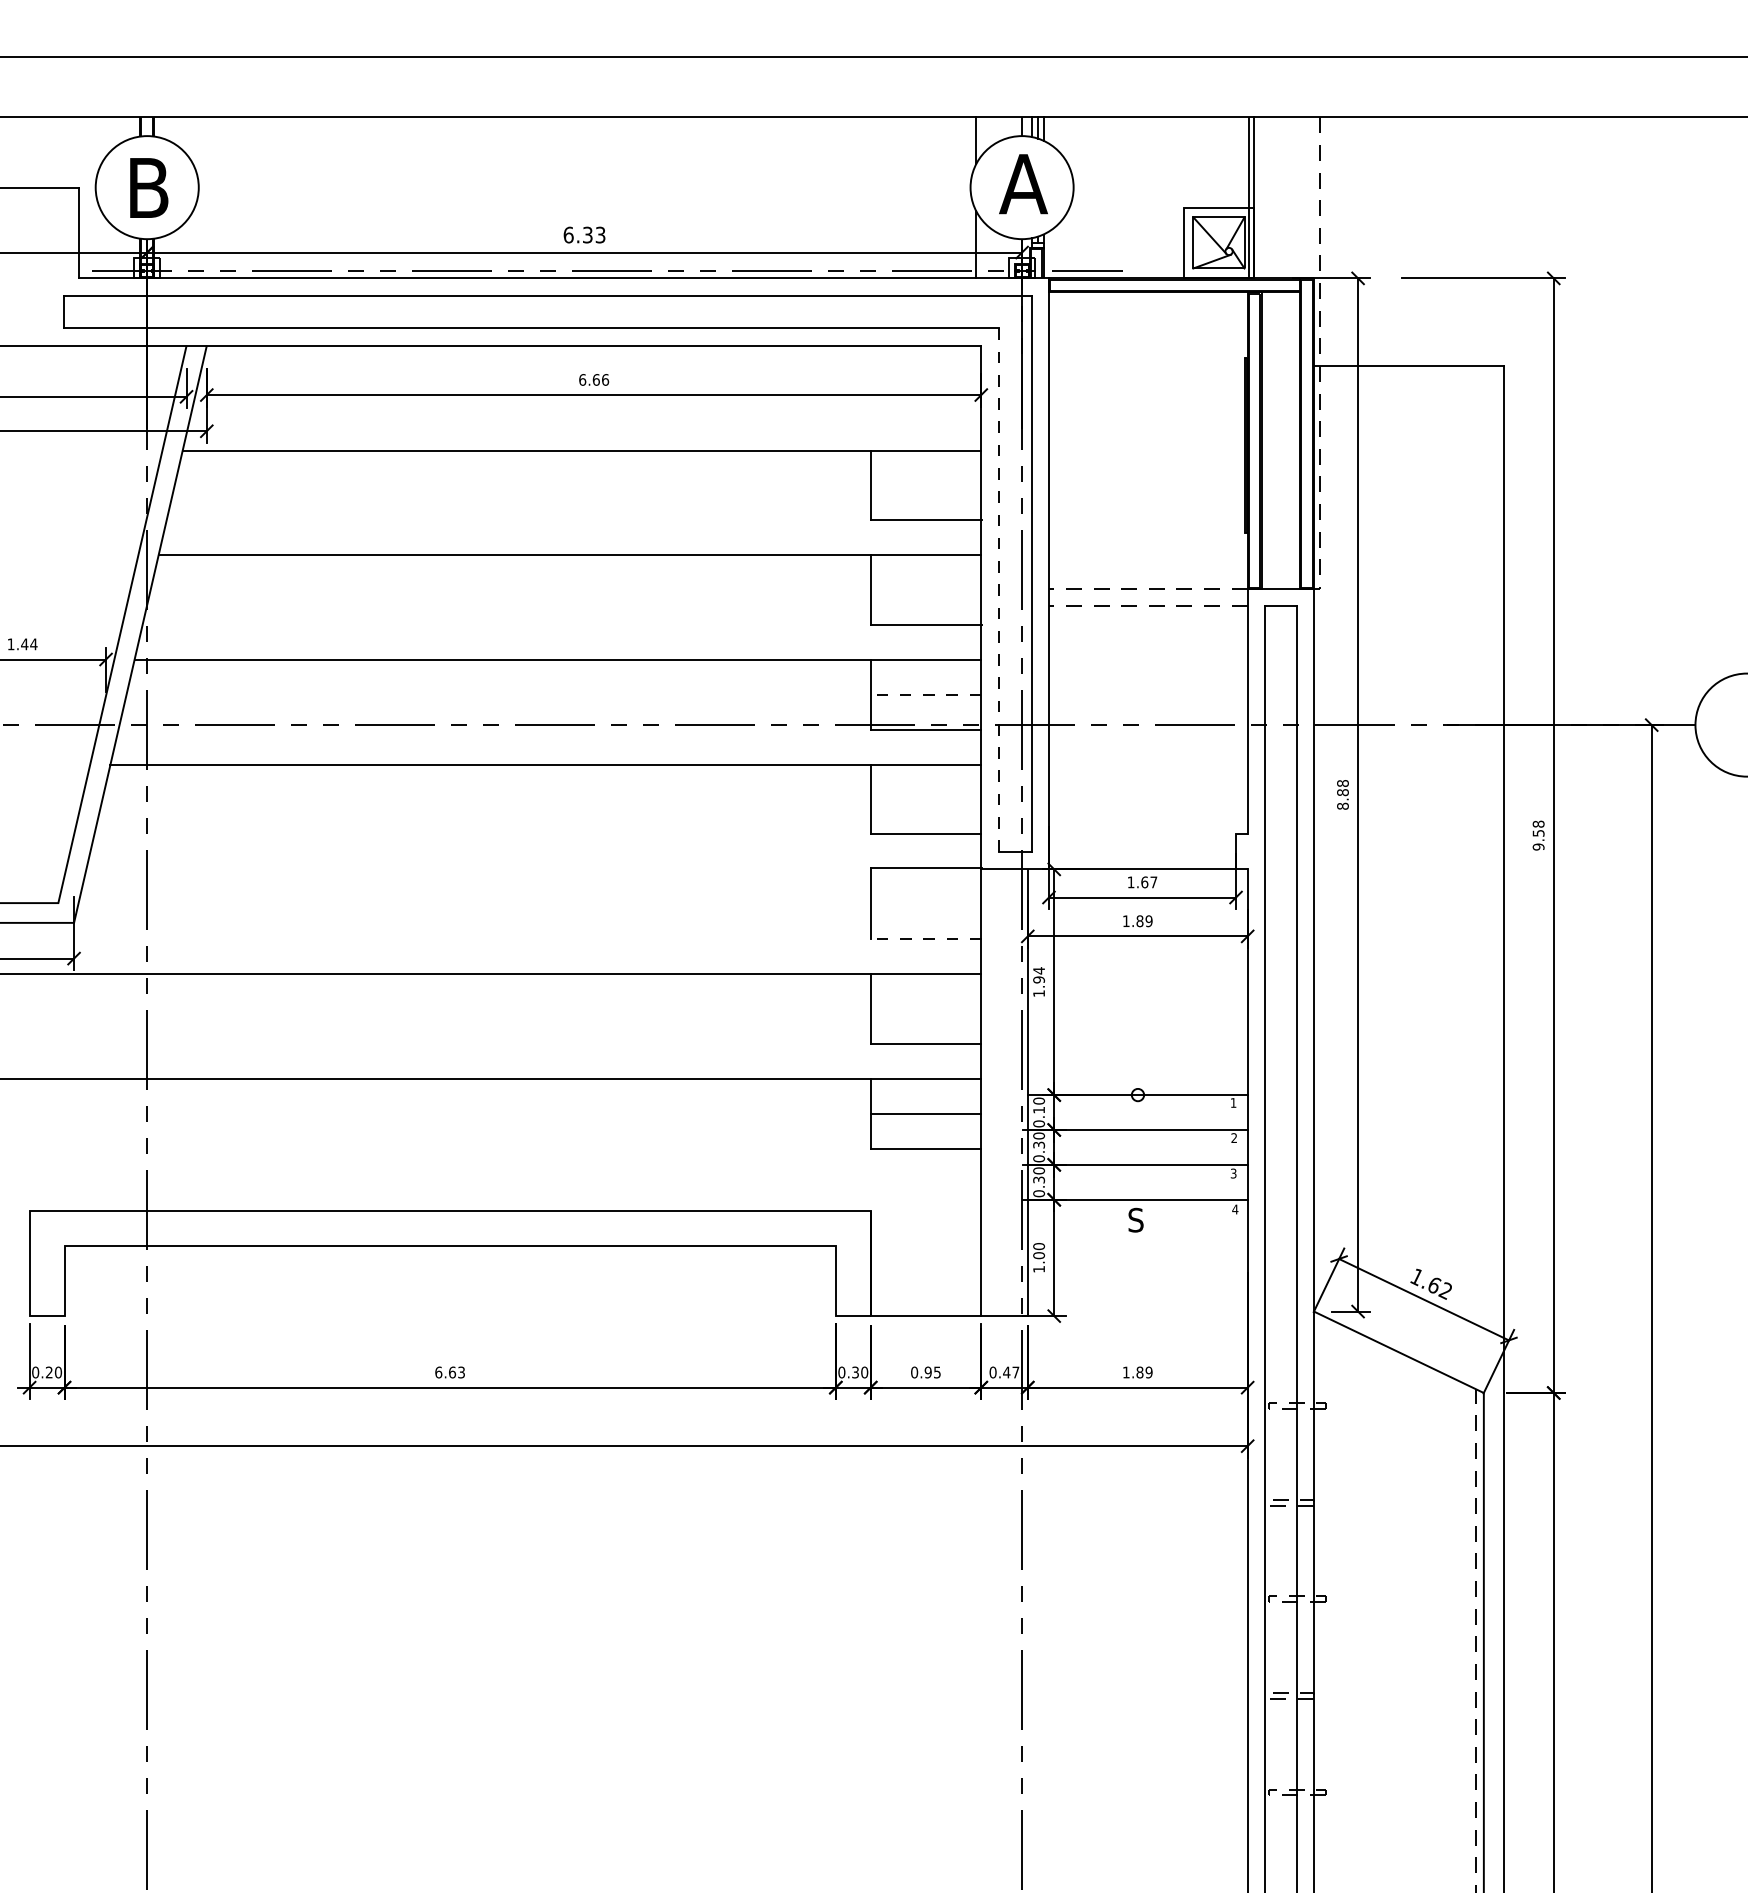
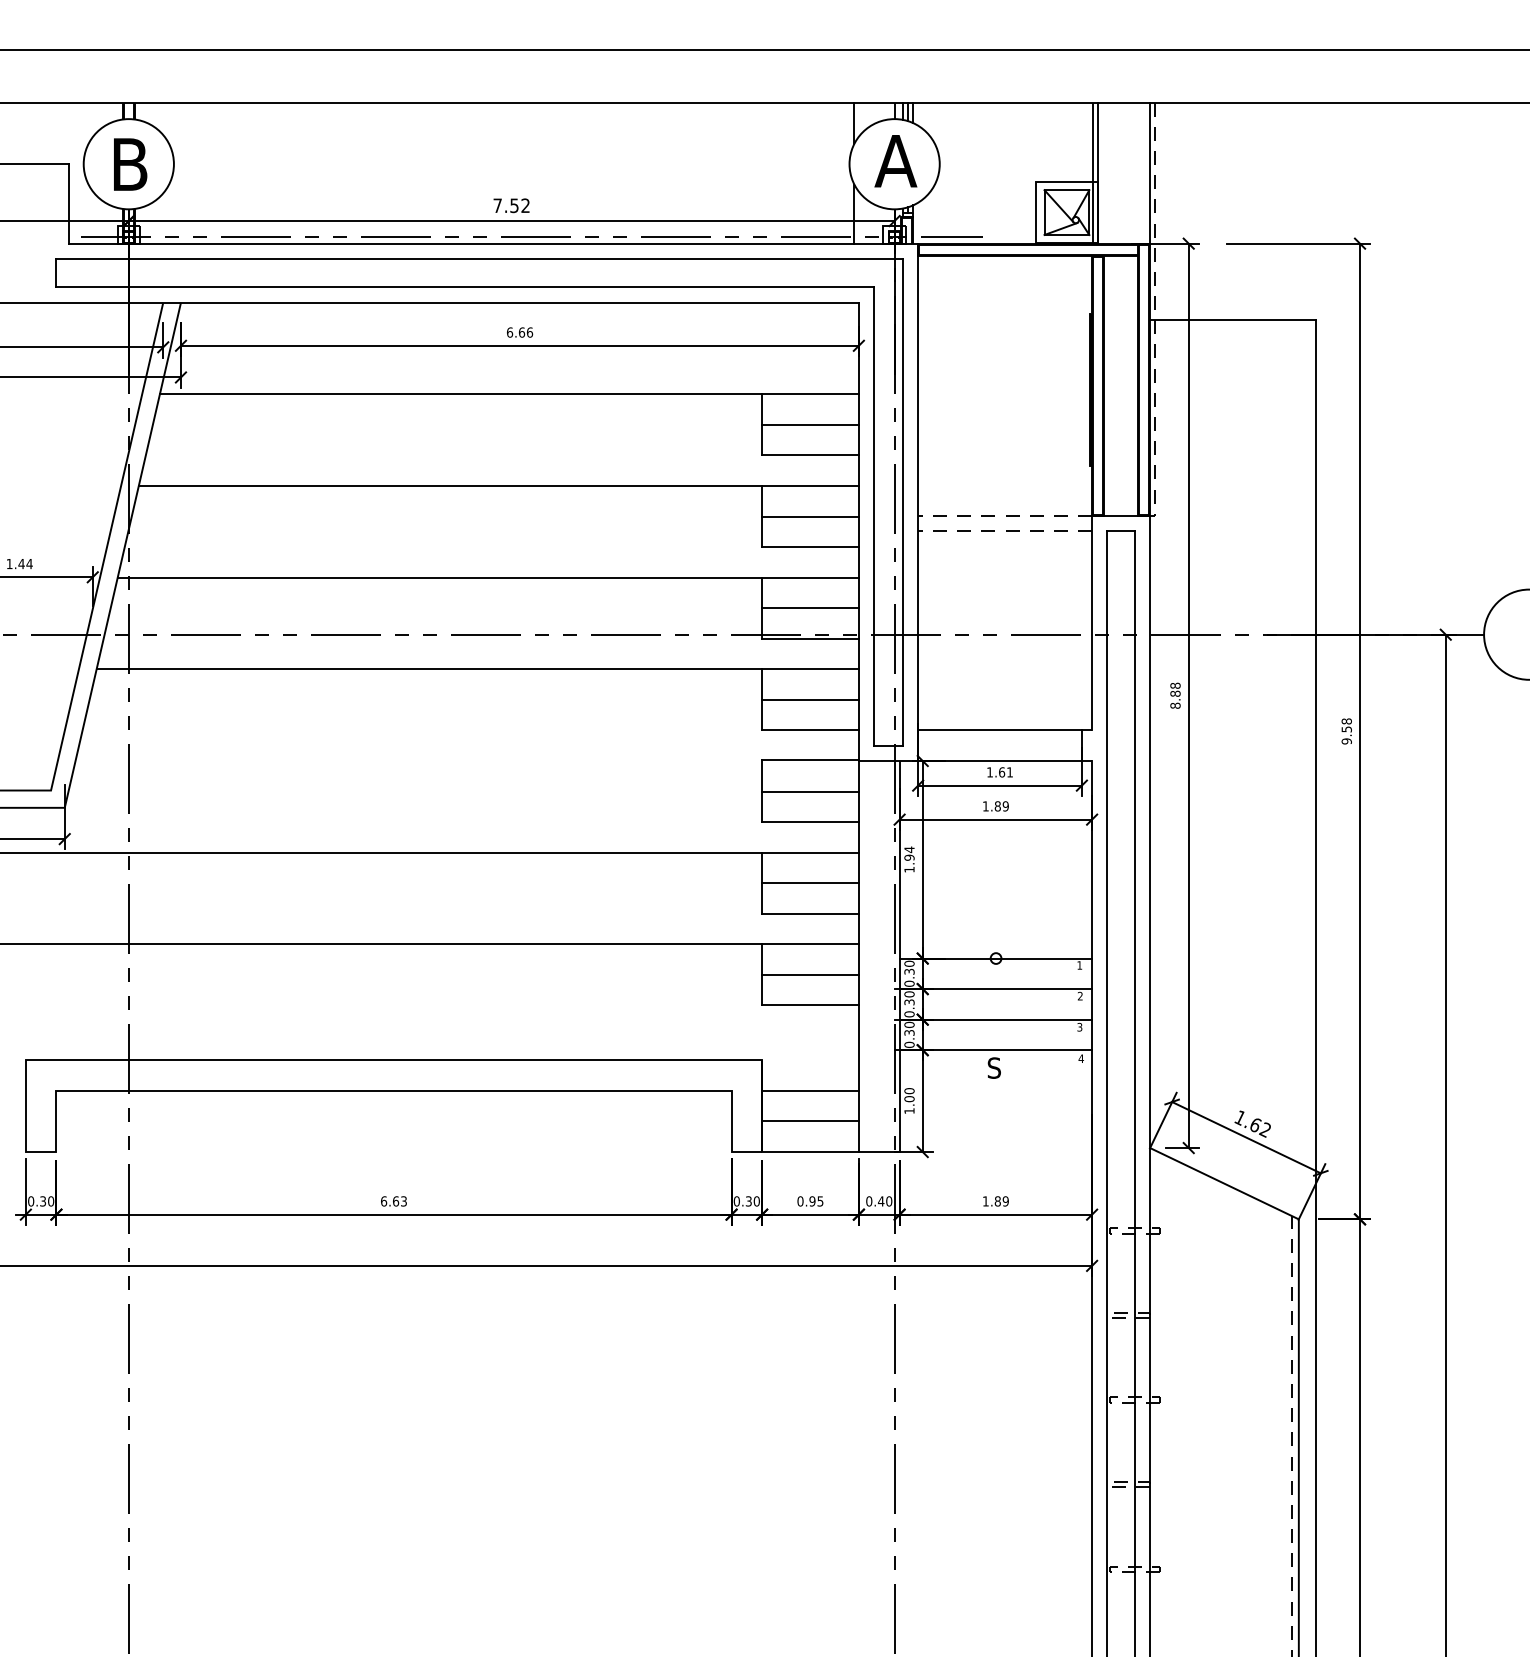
line: (1314, 197) -> (1150, 172), added
text: (584, 234) -> (511, 205), 6.33 -> 7.52
line: (925, 484) -> (810, 424), added
line: (925, 590) -> (810, 516), added
line: (999, 591) -> (874, 517), dashed -> solid
line: (925, 695) -> (810, 608), dashed -> solid
line: (925, 799) -> (810, 699), added
line: (1141, 834) -> (999, 730), added
text: (1153, 882) -> (1009, 772), 1.67 -> 1.61
line: (925, 904) -> (810, 791), added
line: (925, 939) -> (810, 822), dashed -> solid
line: (925, 1009) -> (810, 883), added
text: (1039, 1109) -> (909, 971), 0.10 -> 0.30
line: (925, 1245) -> (810, 1090), added
line: (925, 1281) -> (810, 1121), added
text: (49, 1372) -> (43, 1201), 0.20 -> 0.30
text: (1016, 1372) -> (889, 1201), 0.47 -> 0.40

